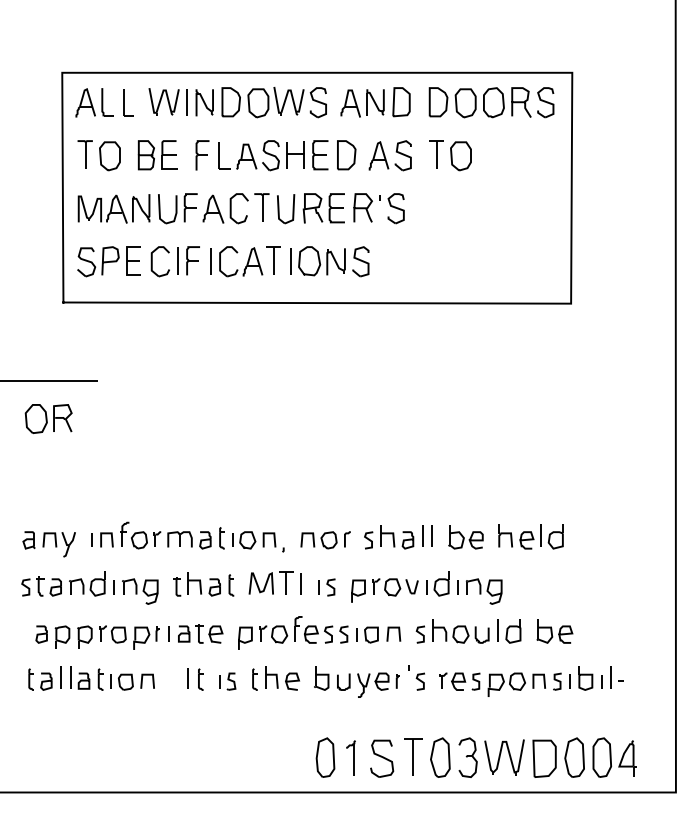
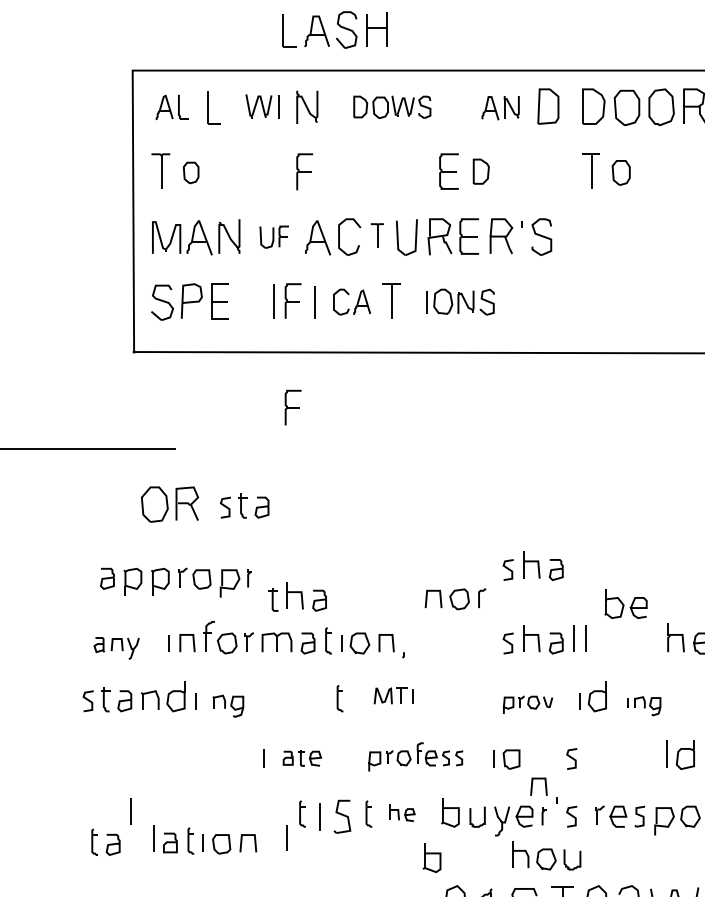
part: (167, 101) -> (261, 105), size x0.7
part: (94, 102) -> (172, 106), size x0.7
part: (273, 102) -> (391, 106), size x0.6
part: (362, 103) -> (500, 108), size x0.7
part: (157, 155) -> (249, 171), removed
part: (261, 155) -> (335, 29), moved
part: (346, 155) -> (480, 171), size x0.7
part: (389, 155) -> (533, 171), removed
part: (109, 156) -> (190, 173), size x0.6
part: (460, 156) -> (620, 173), size x0.7
part: (261, 207) -> (376, 235), size x0.7
part: (177, 208) -> (273, 236), size x0.6
part: (152, 261) -> (243, 301), removed
part: (241, 261) -> (352, 301), size x0.7
part: (329, 261) -> (460, 301), size x0.7
part: (192, 347) -> (292, 407), added
part: (48, 418) -> (169, 503), moved
part: (153, 428) -> (244, 506), added
part: (389, 477) -> (533, 566), added
part: (465, 537) -> (625, 604), moved
part: (325, 540) -> (455, 599), moved
part: (48, 544) -> (115, 648), size x0.7
part: (274, 582) -> (392, 695), size x0.6
part: (196, 584) -> (297, 597), moved
part: (326, 587) -> (456, 701), removed
part: (384, 590) -> (527, 704), size x0.6
part: (140, 591) -> (228, 706), size x0.7
part: (479, 591) -> (643, 706), size x0.6
line: (389, 631) -> (533, 783), moved
part: (460, 631) -> (545, 855), moved
part: (293, 632) -> (416, 756), size x0.7
part: (200, 633) -> (302, 757), size x0.7
part: (97, 637) -> (175, 582), moved
part: (112, 678) -> (205, 839), moved
line: (187, 678) -> (286, 838), moved
part: (282, 678) -> (402, 812), size x0.6
part: (40, 679) -> (106, 842), moved
part: (227, 681) -> (335, 816), size x1.6
part: (306, 715) -> (431, 858), added

